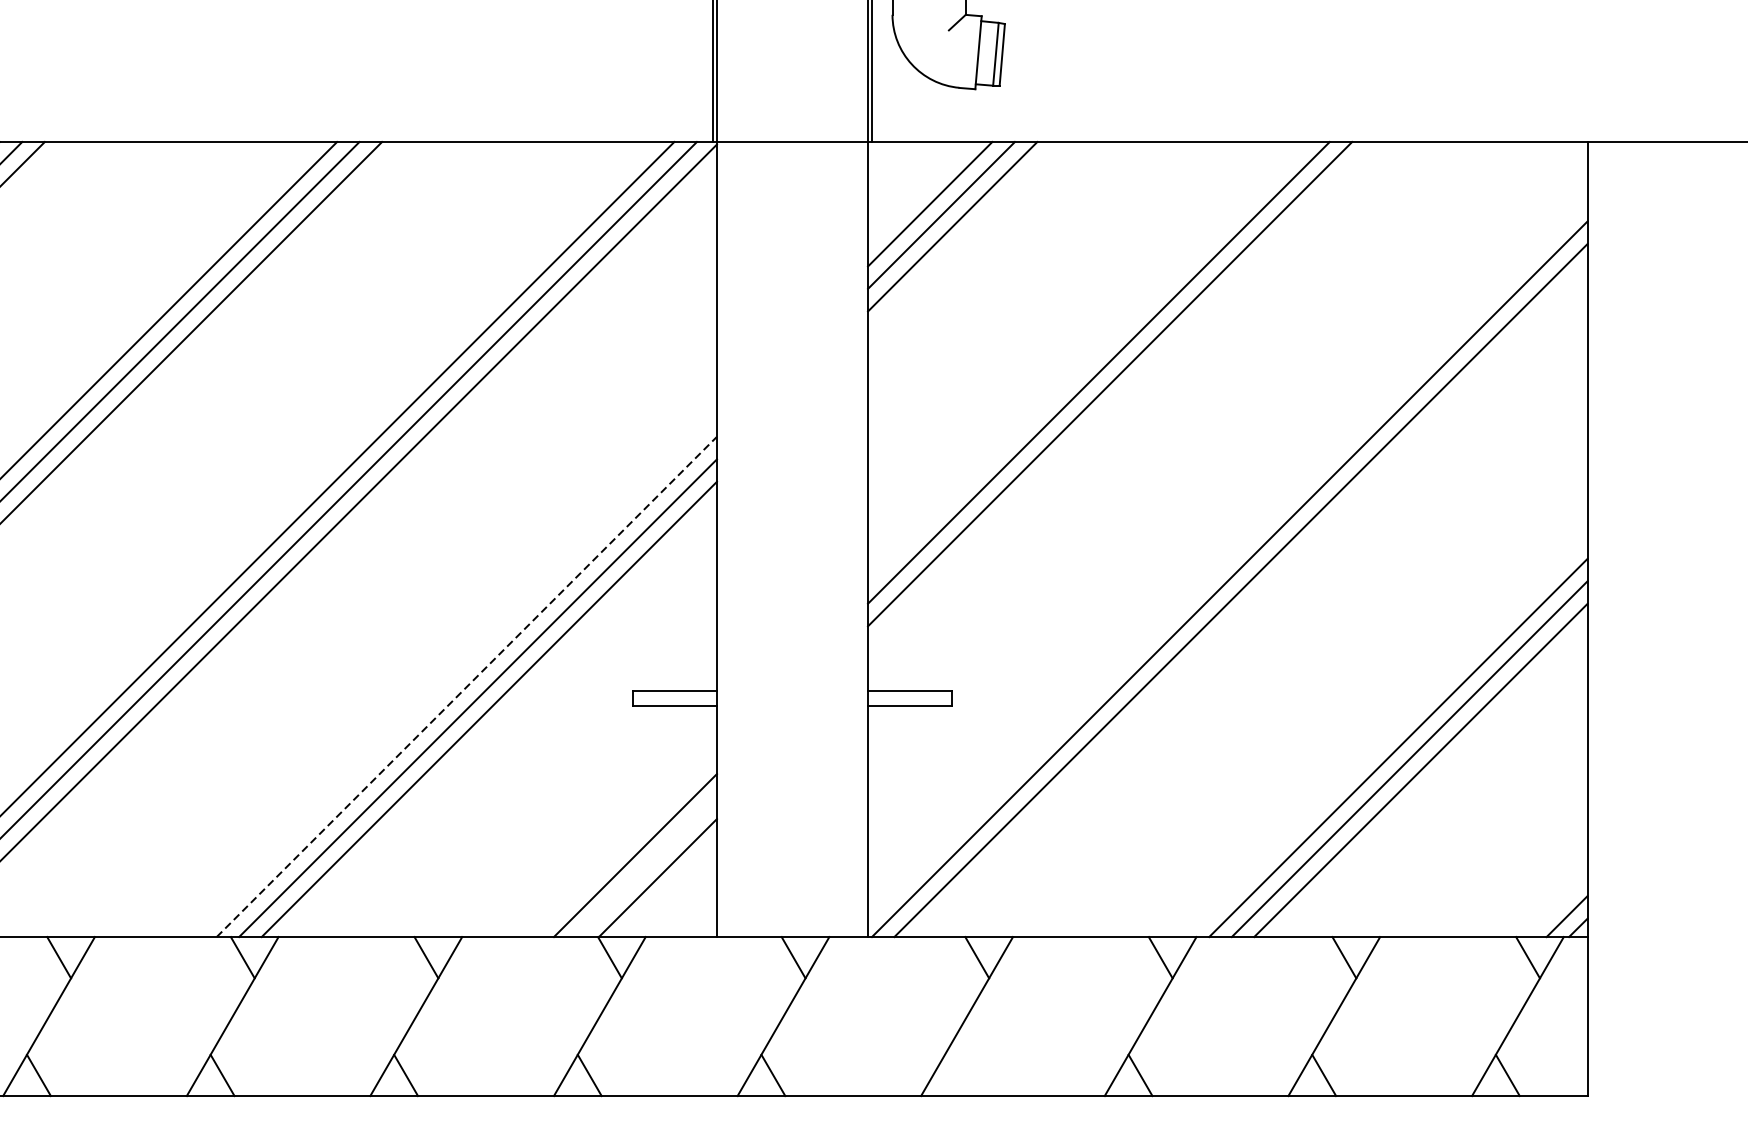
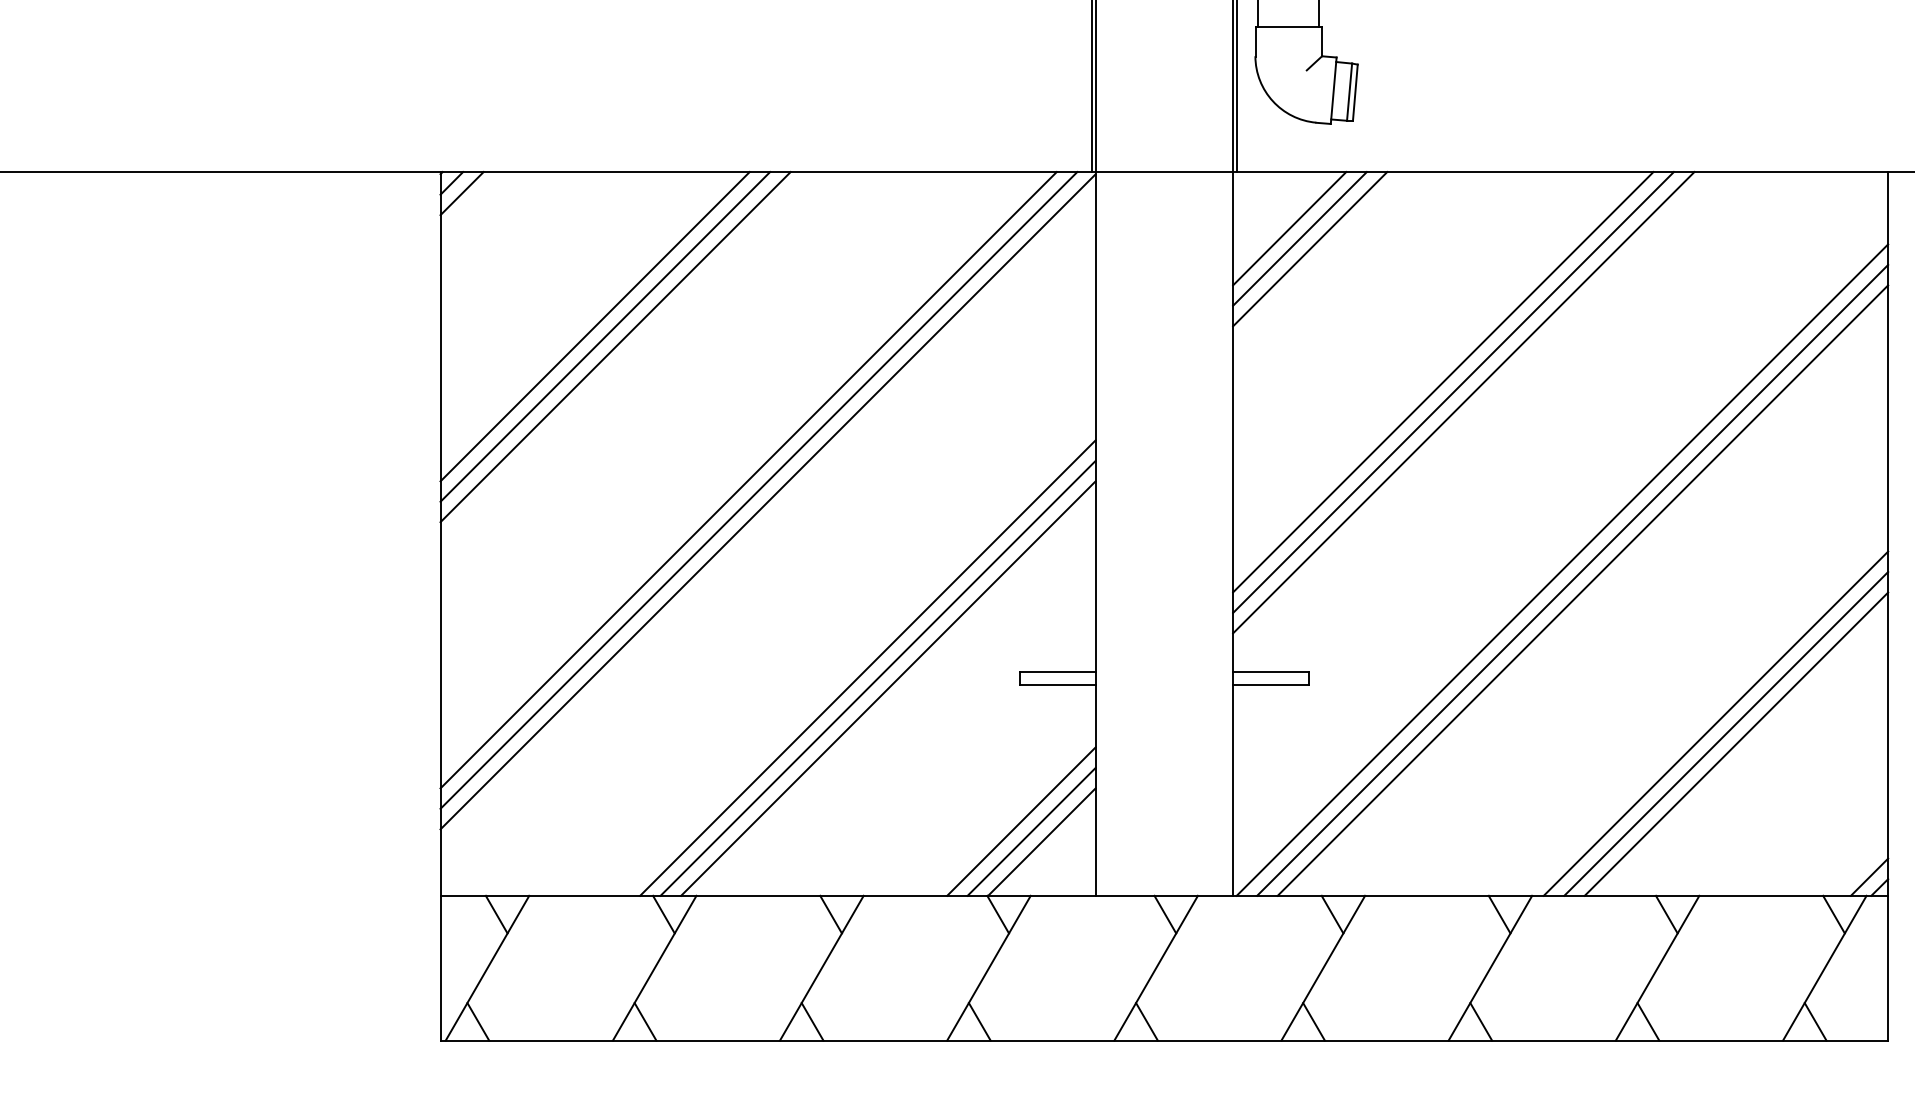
line: (1121, 395) -> (1463, 402), added
line: (1251, 601) -> (1582, 590), added
line: (467, 686) -> (868, 667), dashed -> solid
line: (646, 866) -> (1031, 831), added
line: (956, 1075) -> (1313, 1021), added

